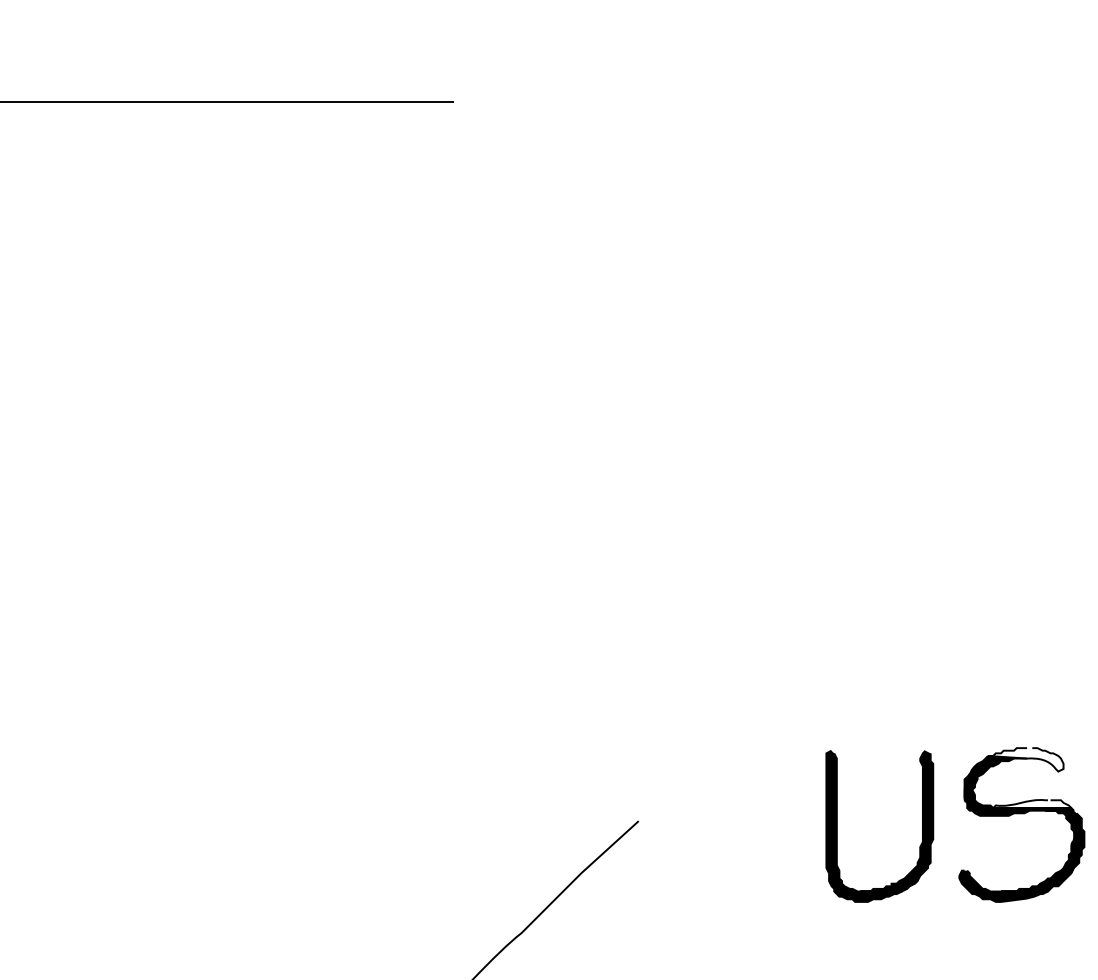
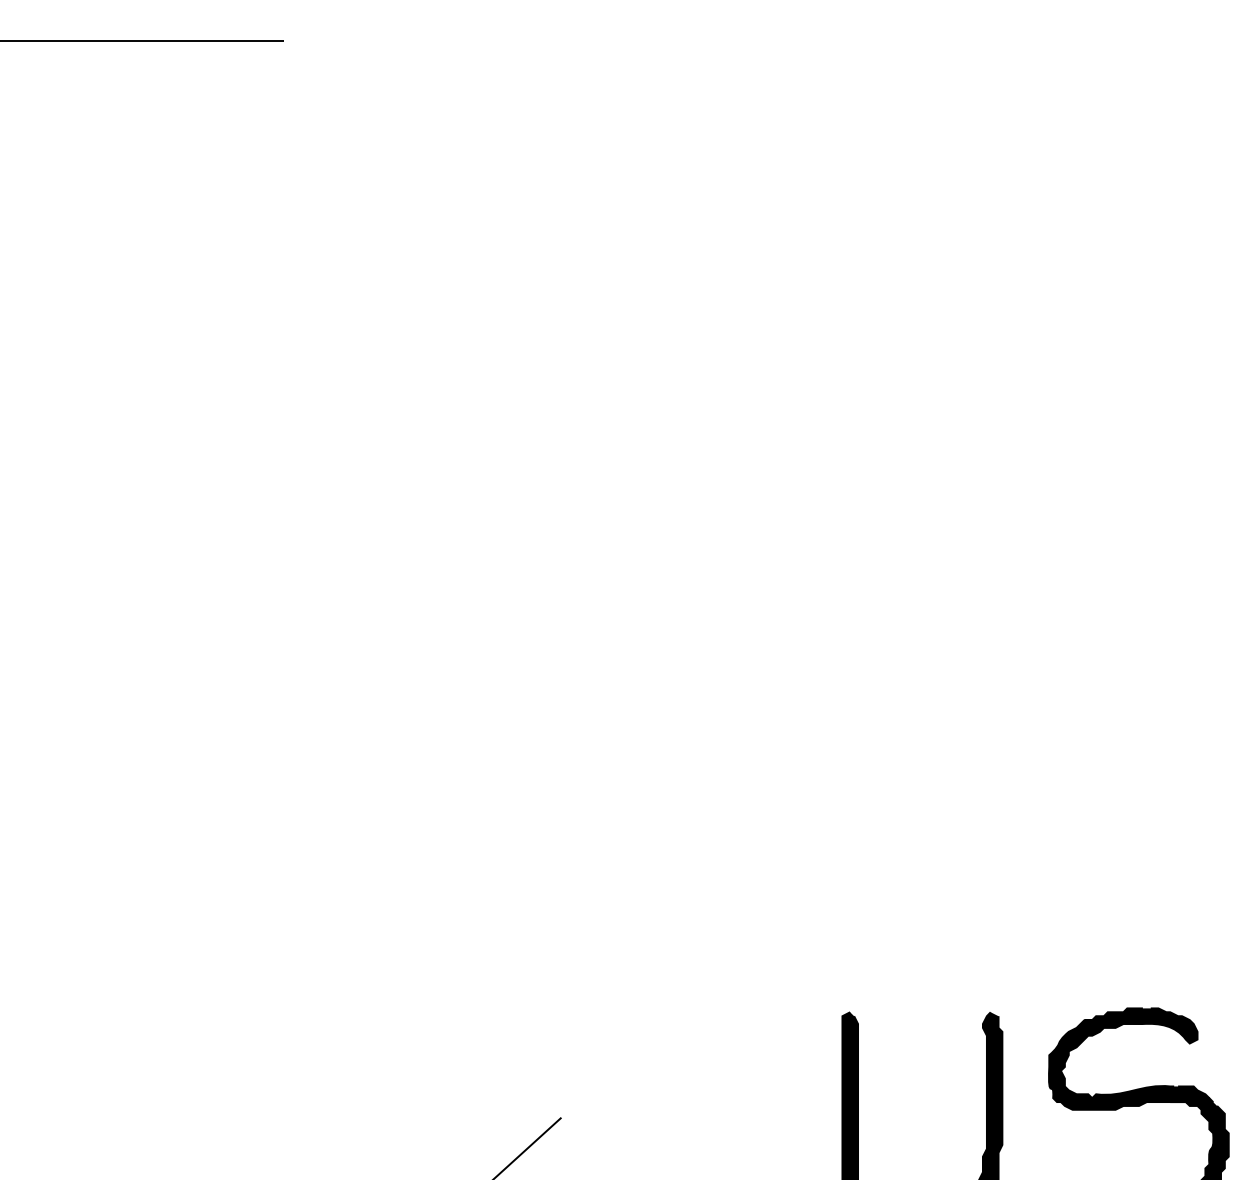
fill: (1025, 759) -> (1140, 1025), added
fill: (1032, 804) -> (1151, 1092), added

